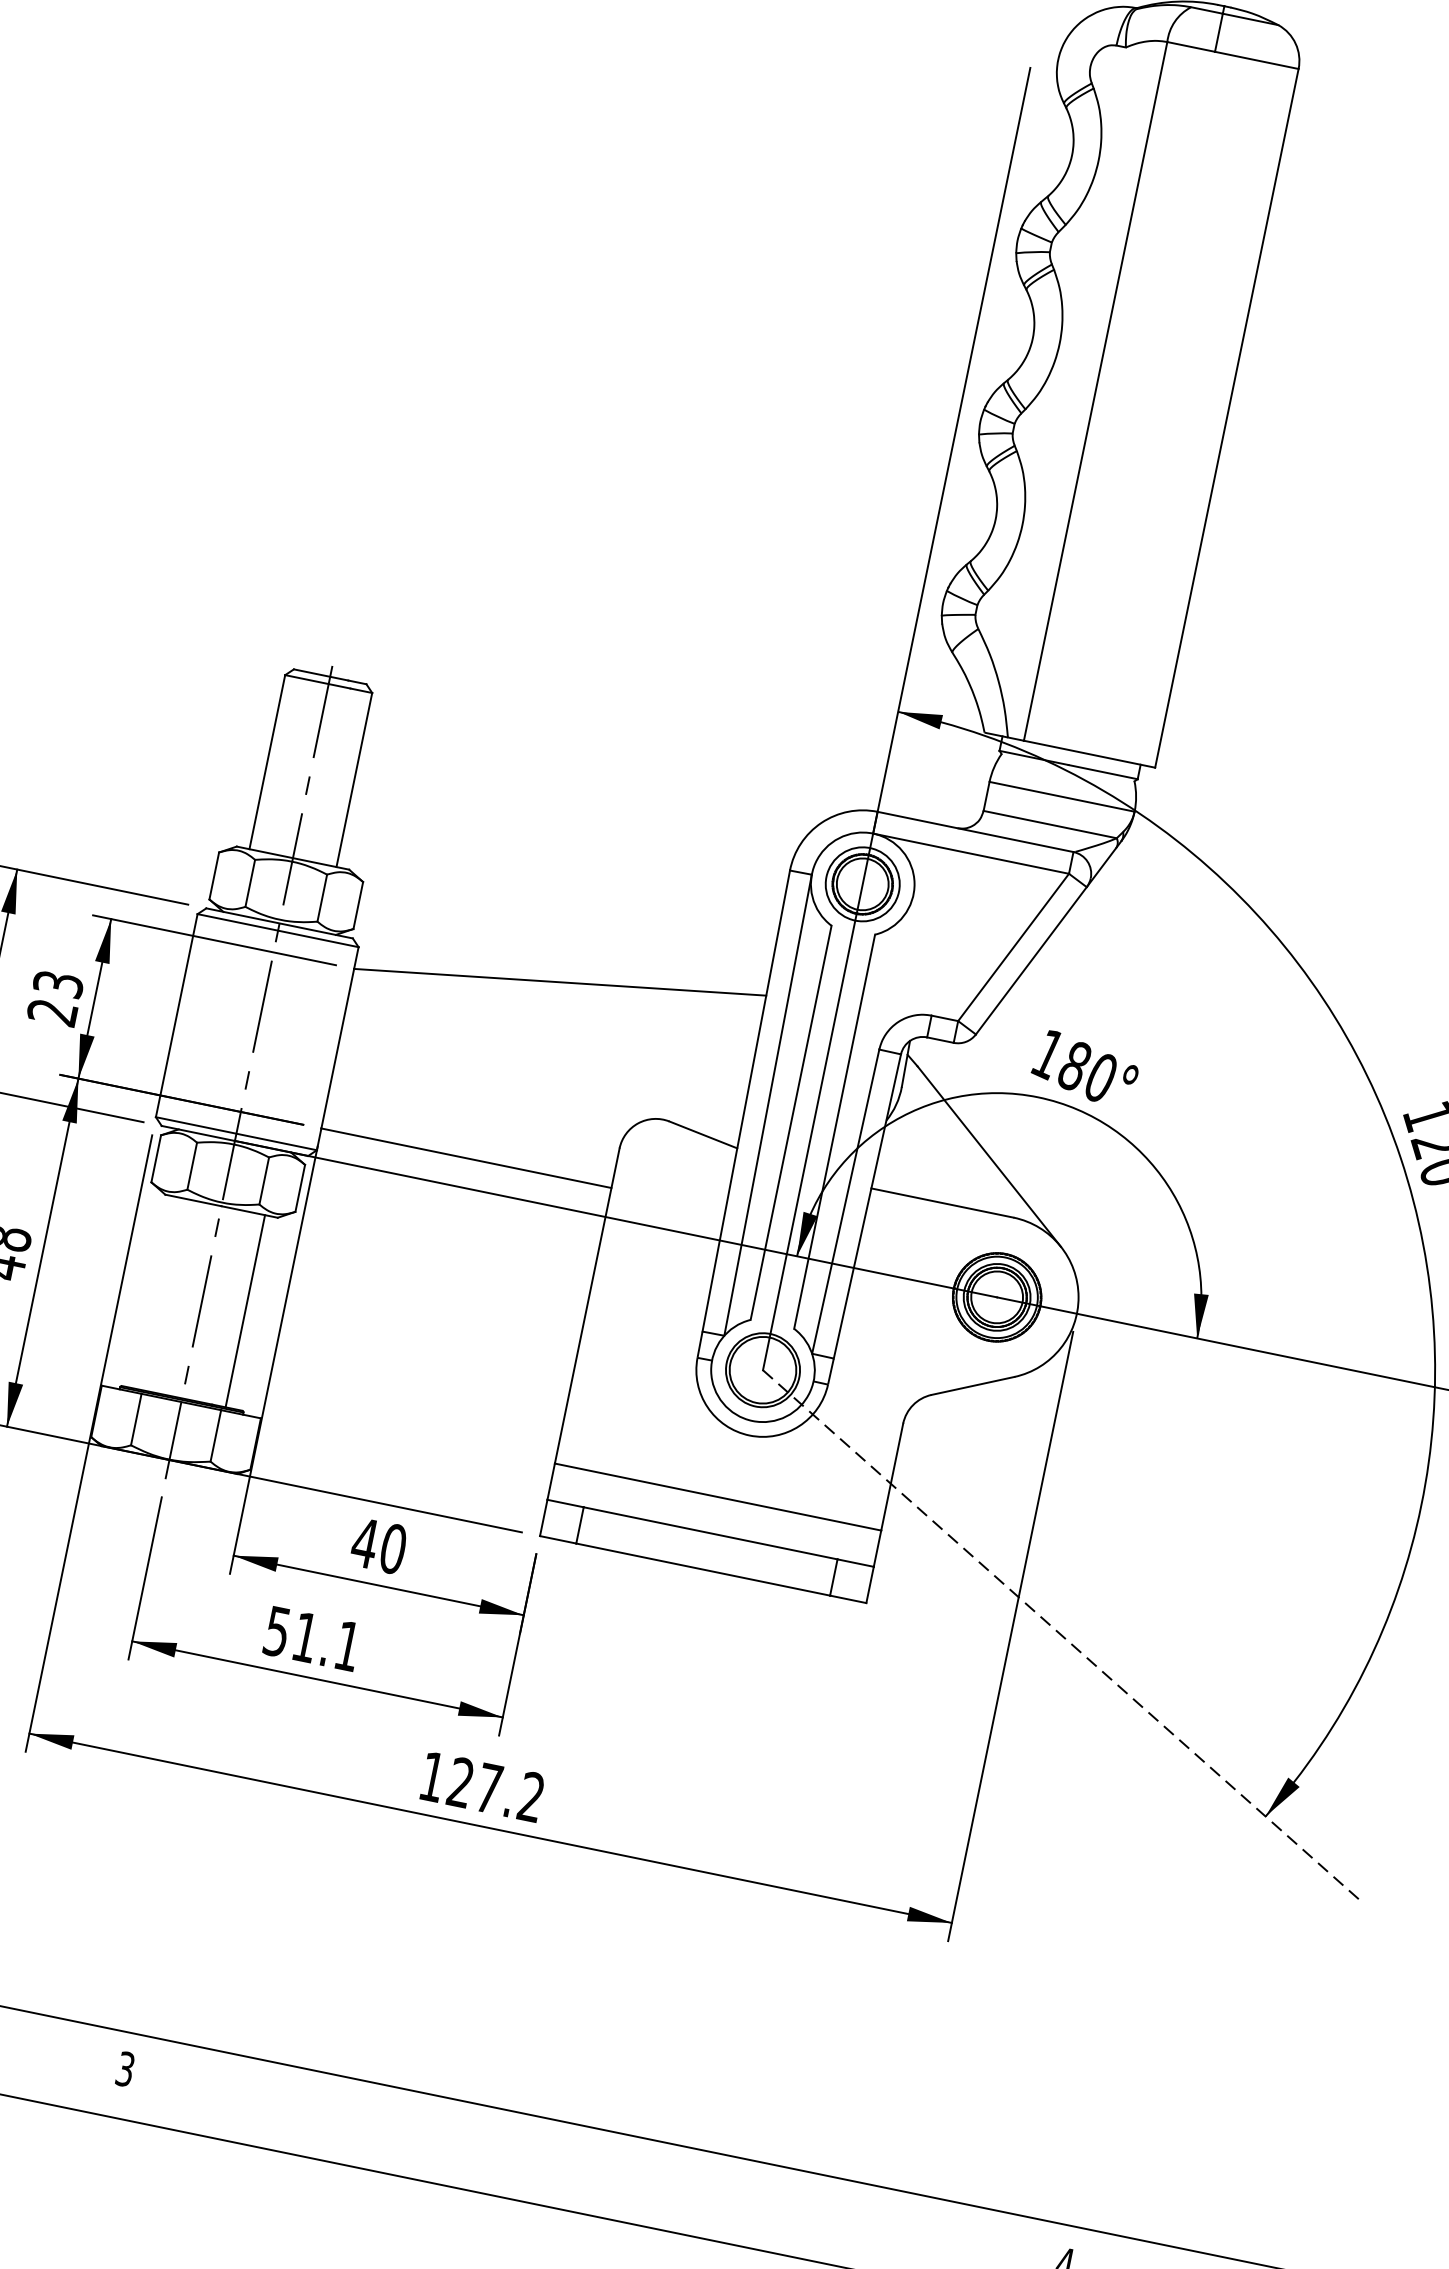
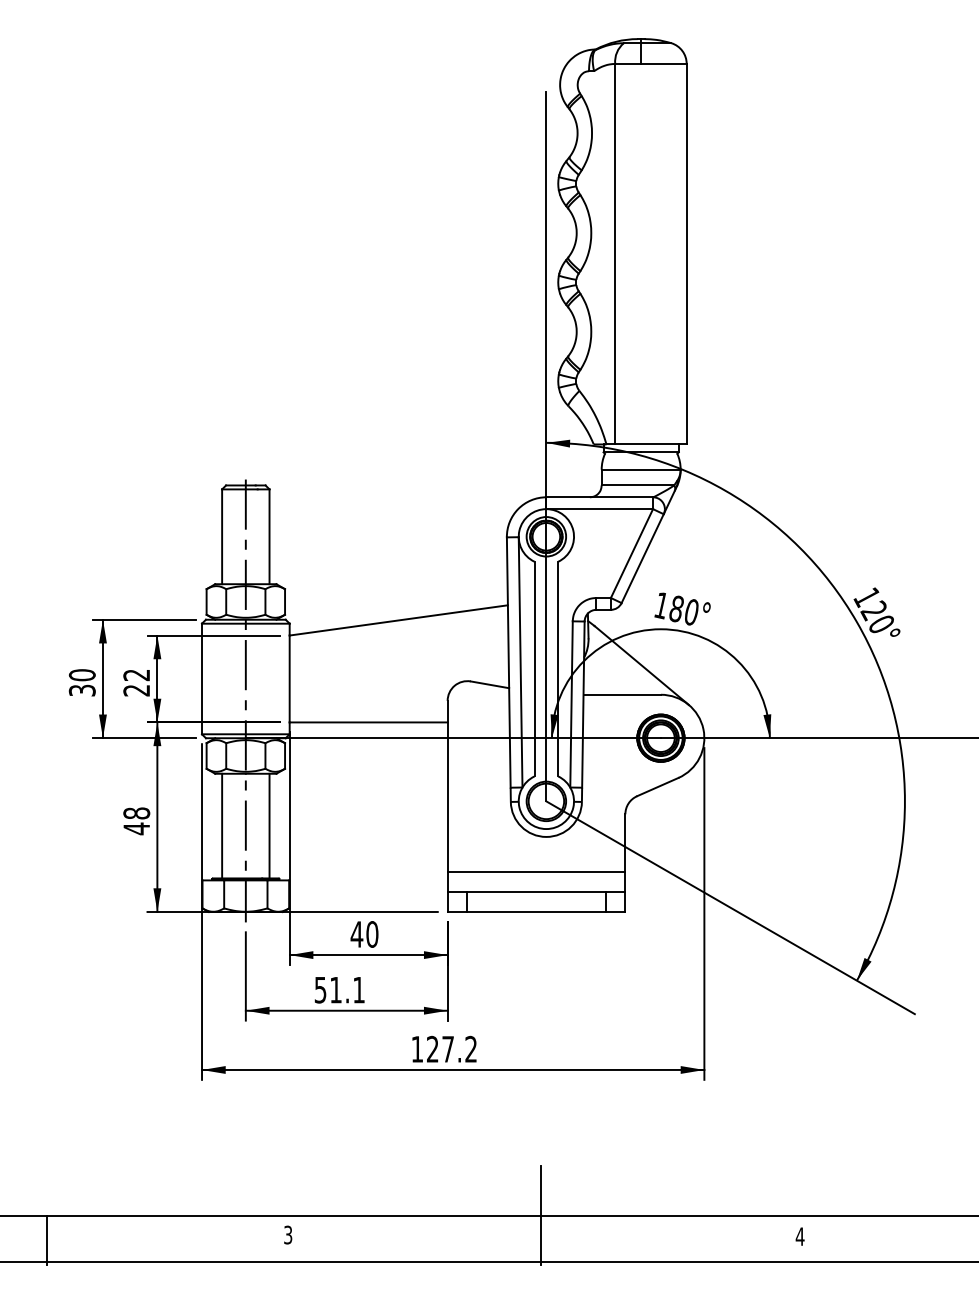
text: (57, 984) -> (136, 675), 23 -> 22
line: (159, 1292) -> (222, 825), added
line: (1061, 1634) -> (730, 907), dashed -> solid
line: (597, 2128) -> (541, 1215), added

